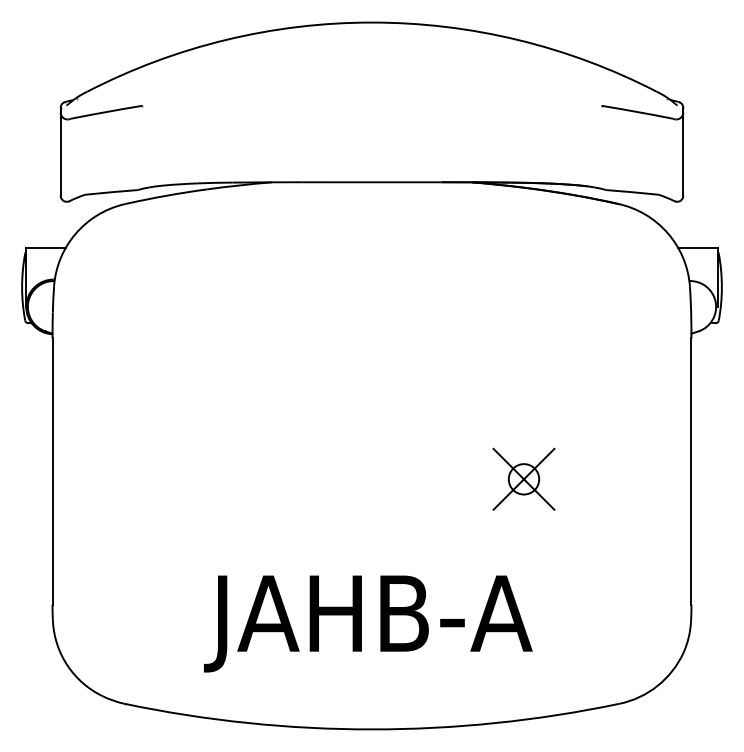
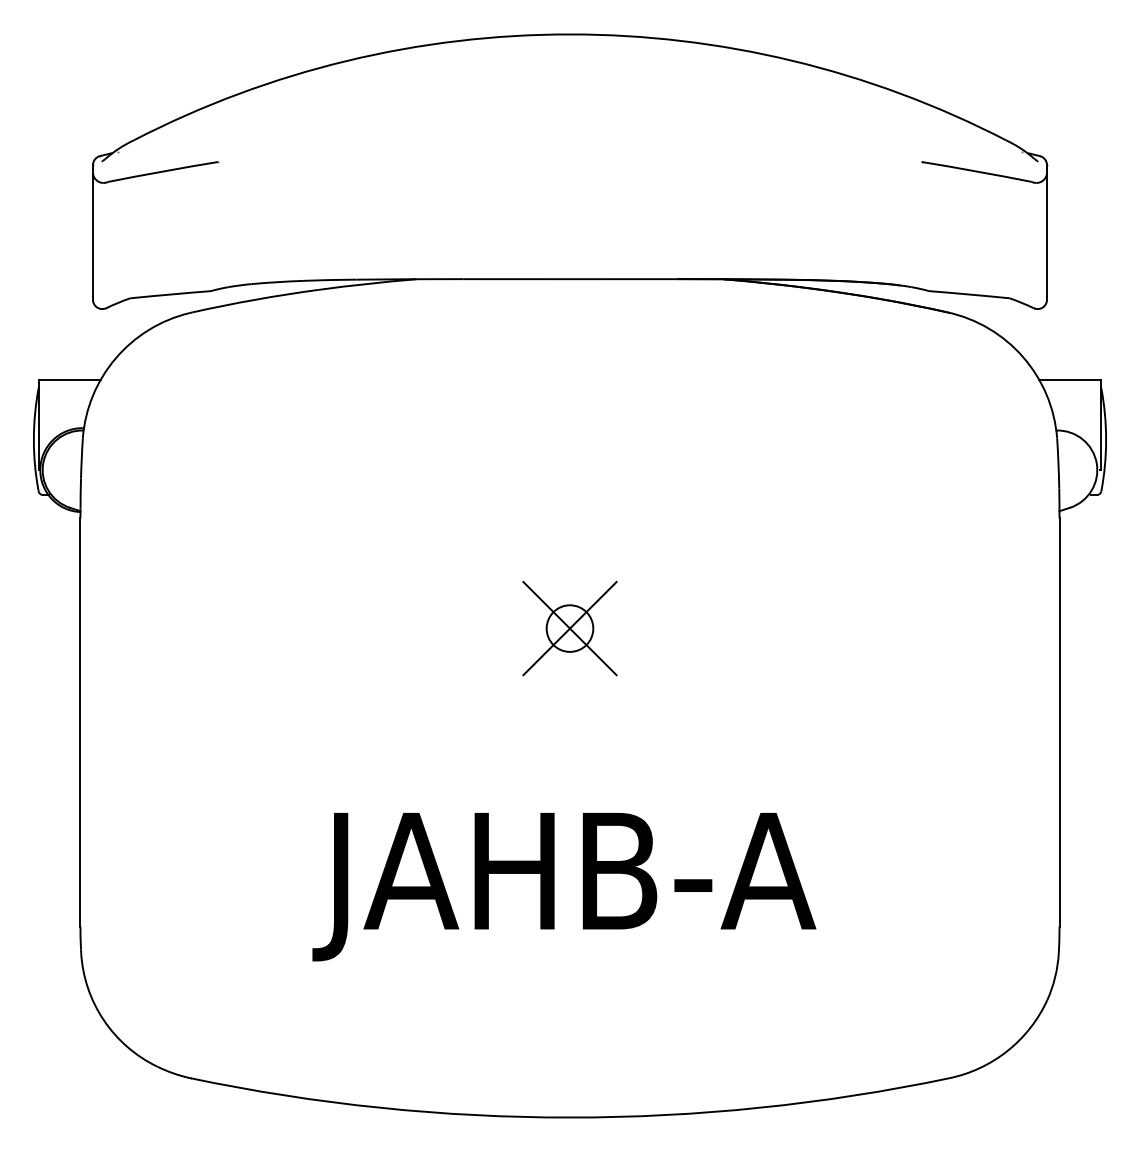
part: (523, 478) -> (569, 627), moved
text: (368, 623) -> (564, 886), moved

